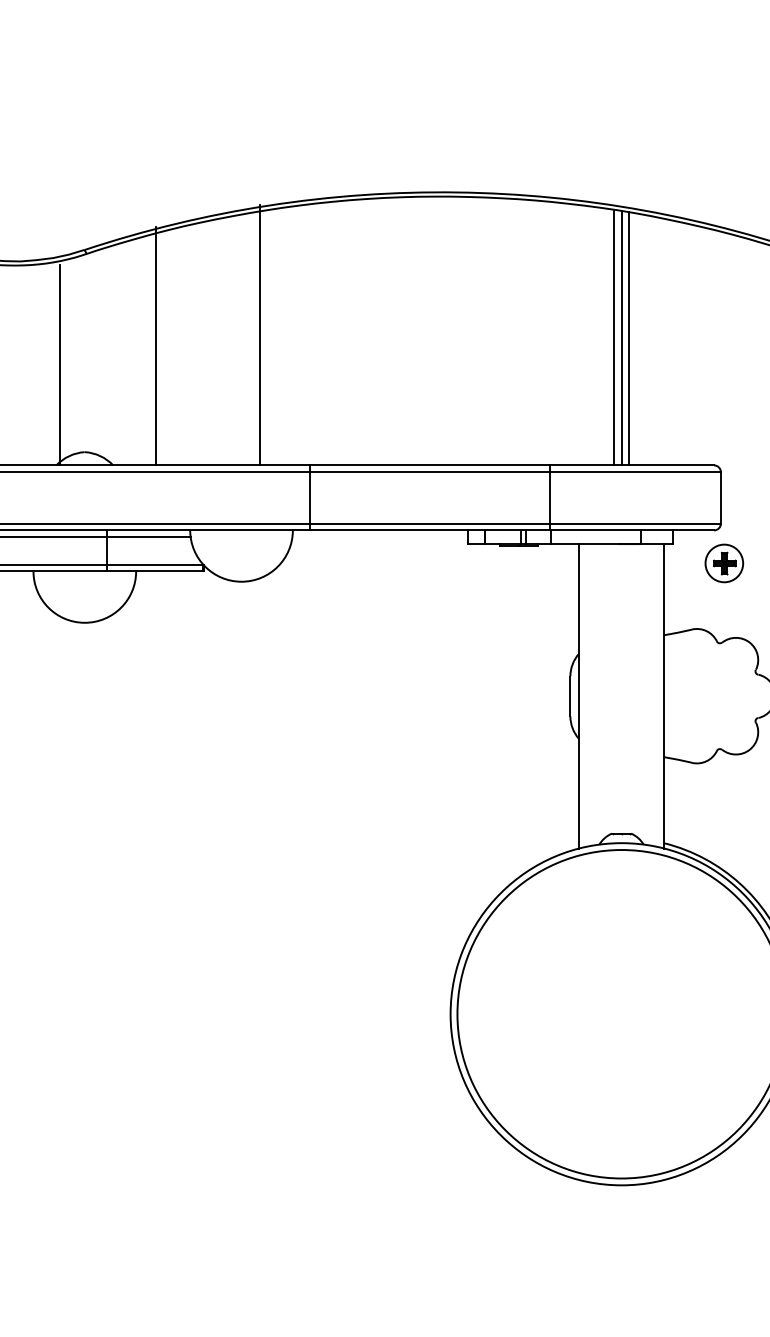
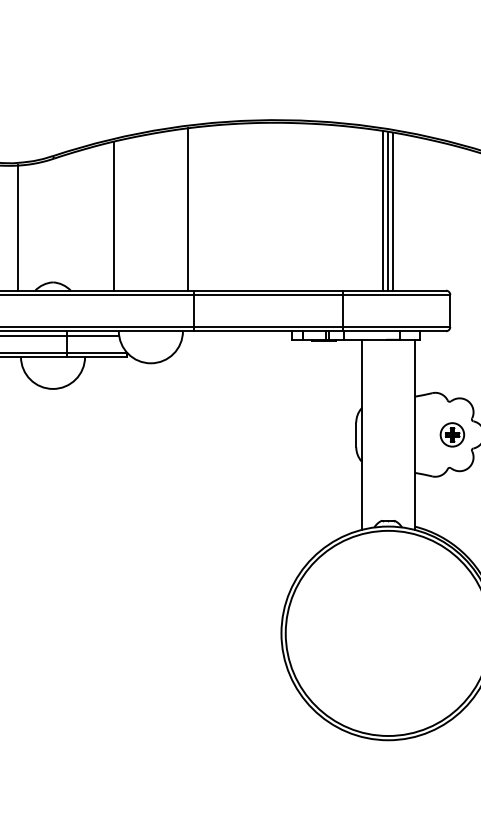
line: (260, 335) -> (188, 209), moved
line: (156, 345) -> (113, 215), moved
line: (59, 364) -> (18, 227), moved
part: (724, 562) -> (452, 434), moved

